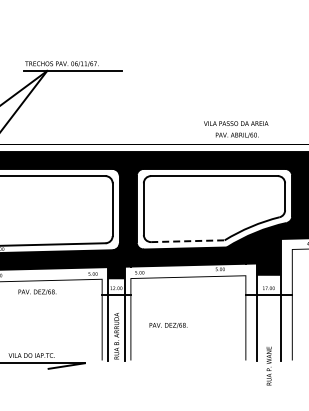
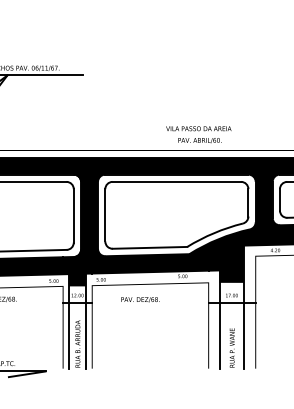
line: (187, 241) -> (149, 248), dashed -> solid
text: (168, 325) -> (140, 299), moved
text: (268, 365) -> (231, 347), moved

